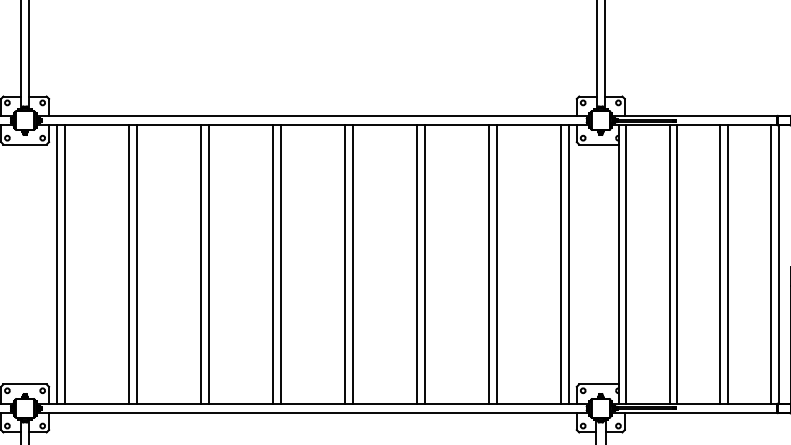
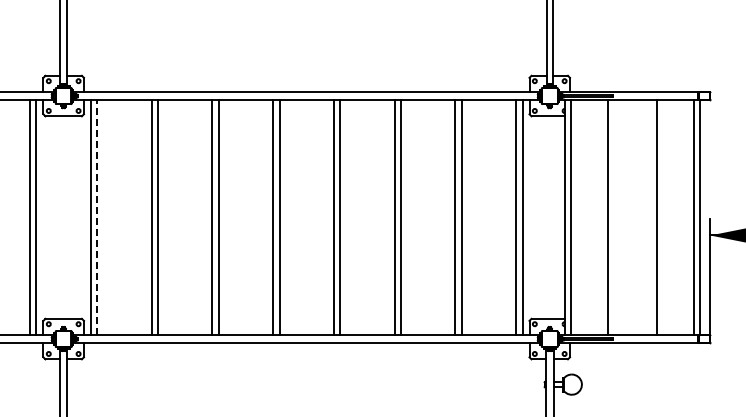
line: (65, 264) -> (97, 217), solid -> dashed
line: (677, 264) -> (614, 217), removed
line: (720, 264) -> (650, 217), removed

